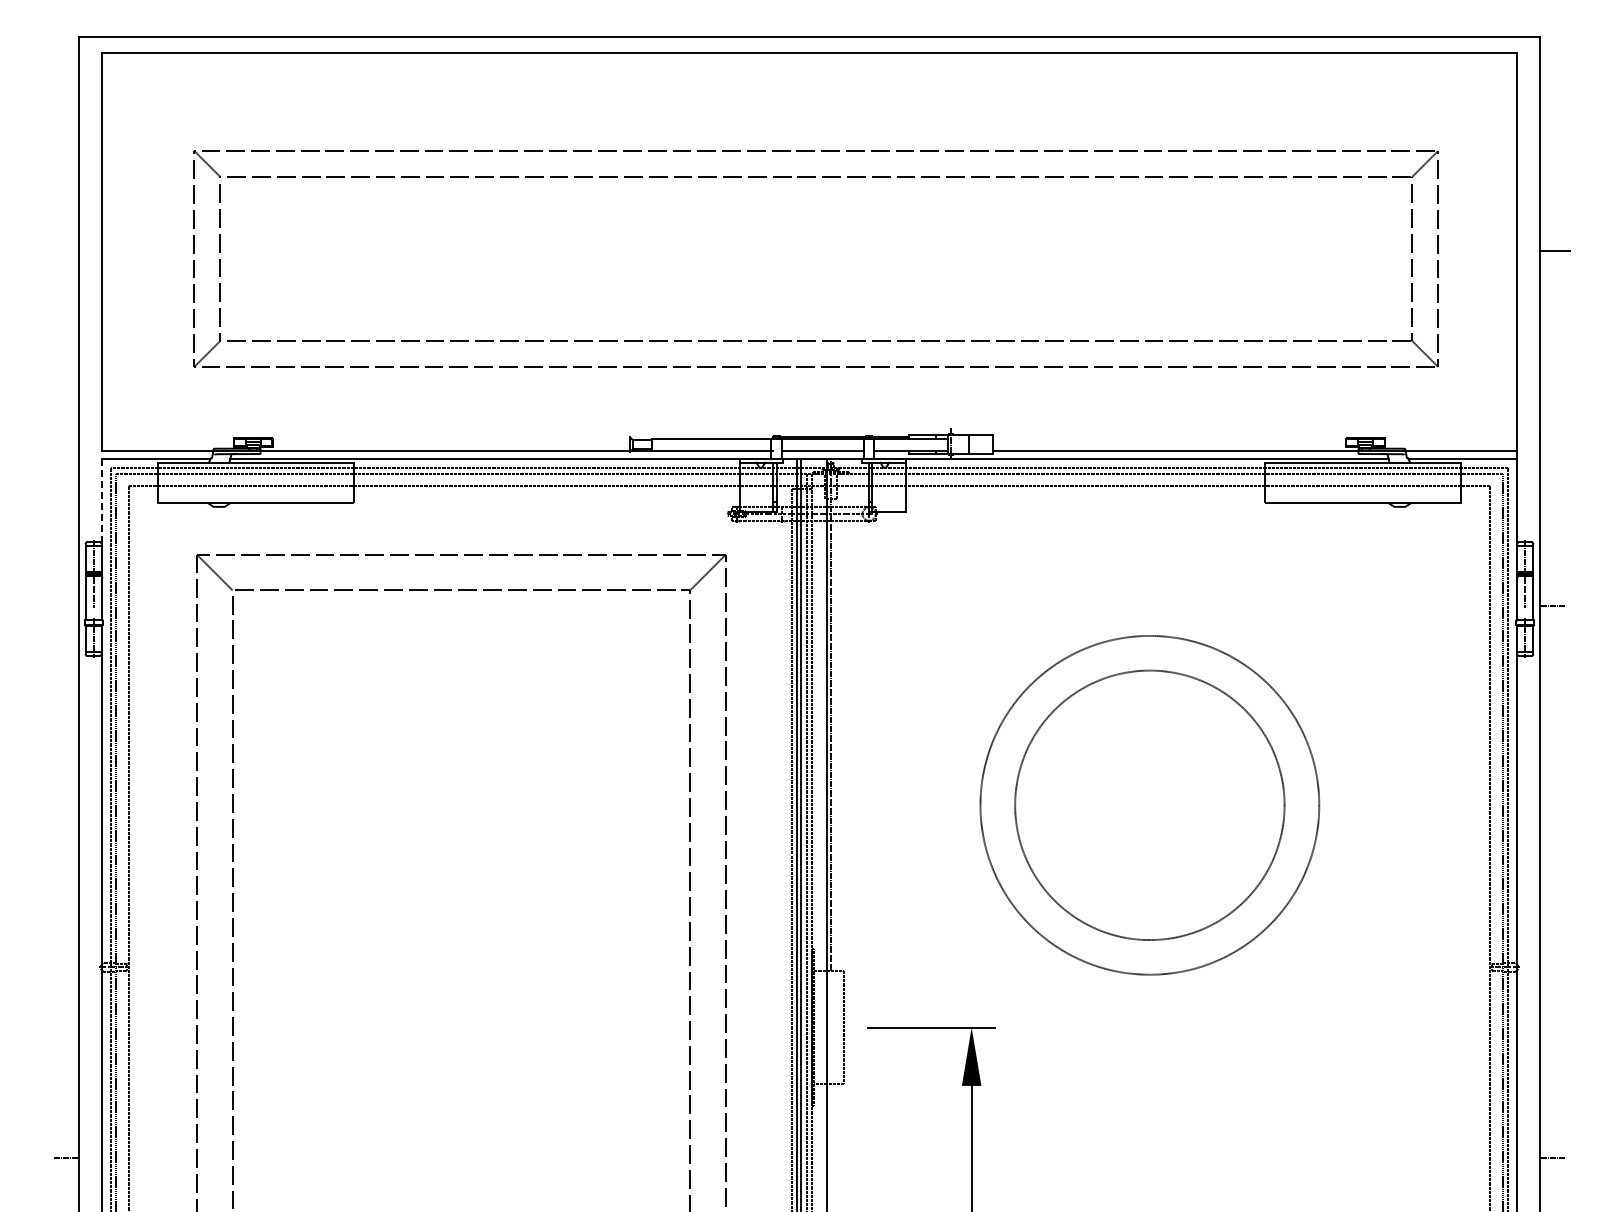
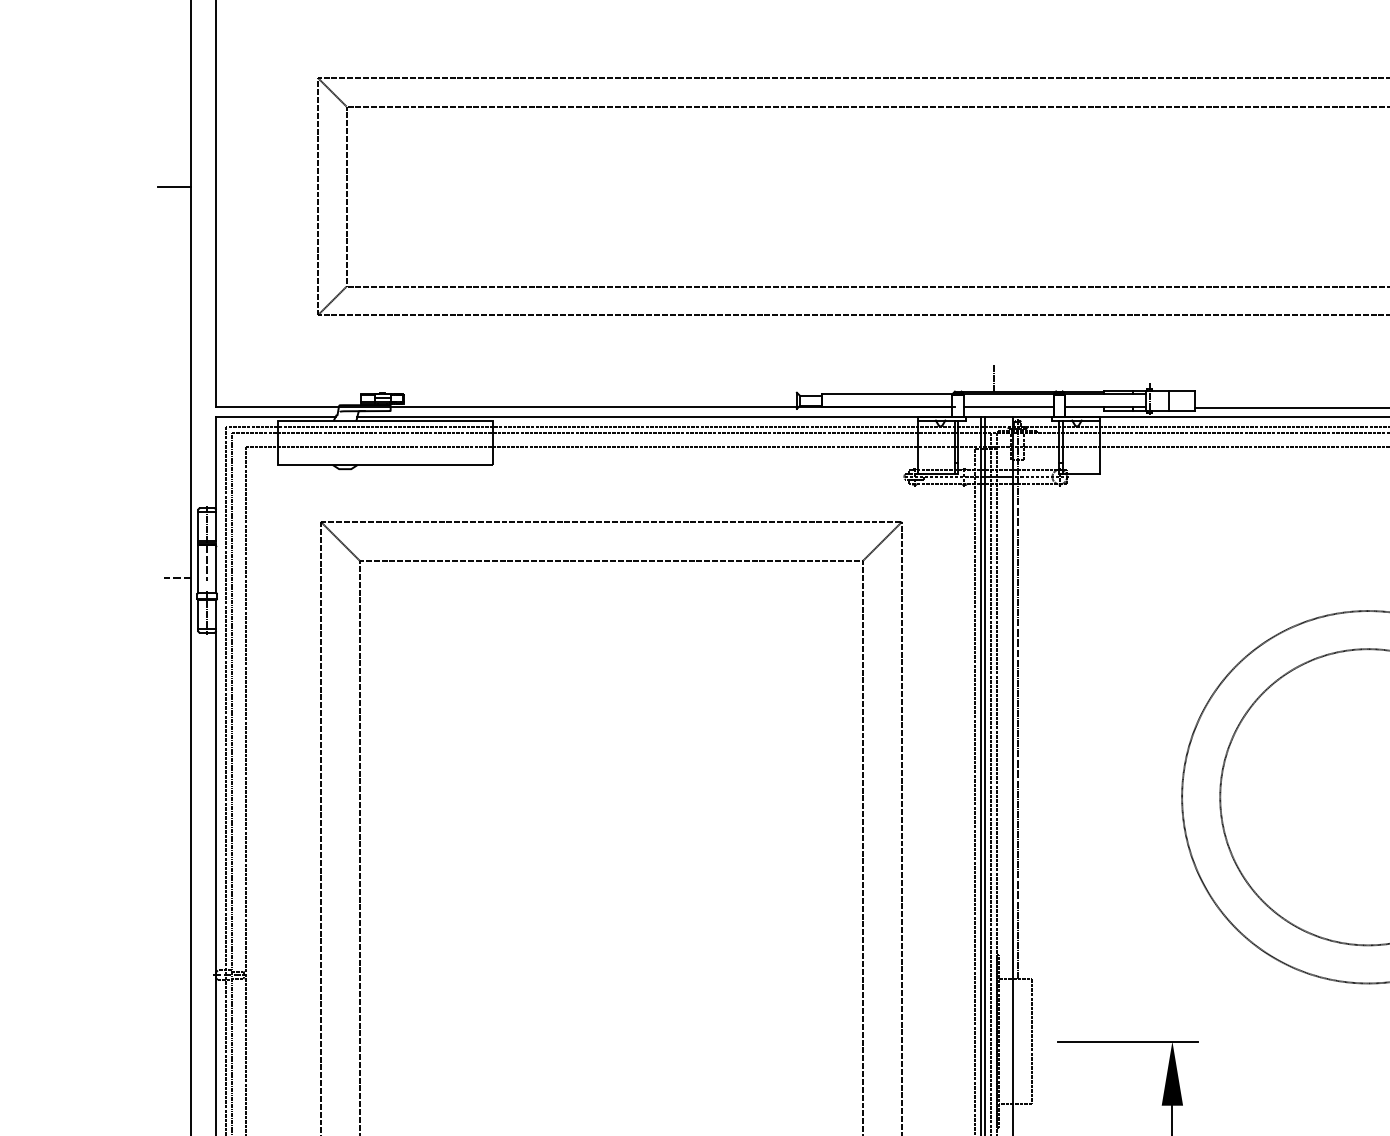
line: (63, 250) -> (174, 187), added
line: (809, 424) -> (994, 378), added
line: (101, 501) -> (215, 463), dashed -> solid
line: (66, 605) -> (177, 577), added

